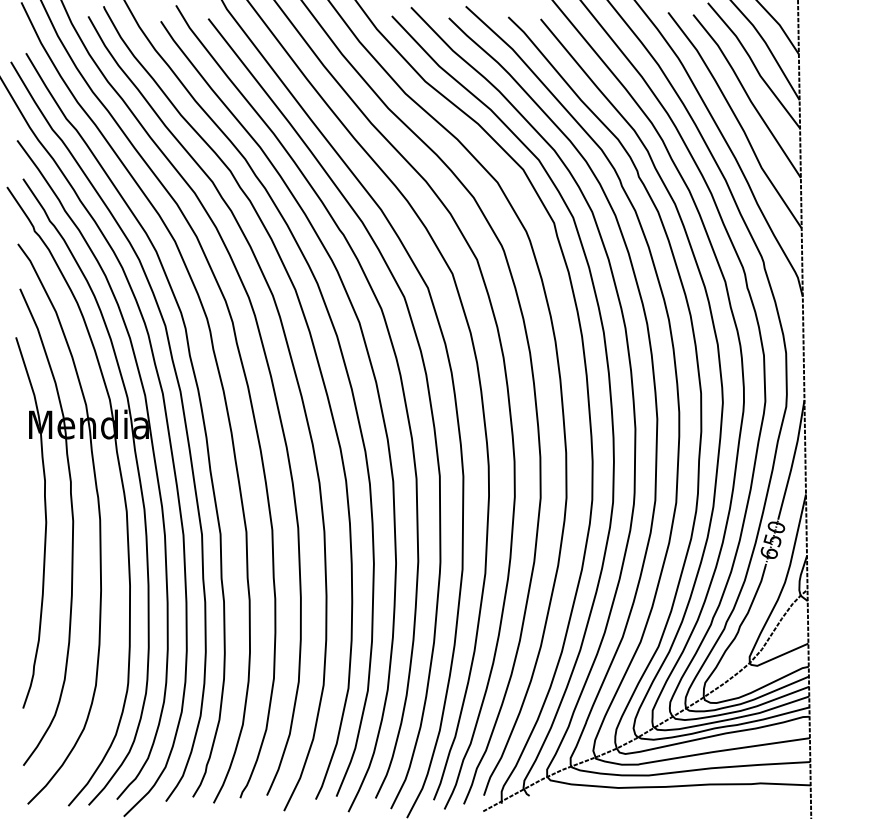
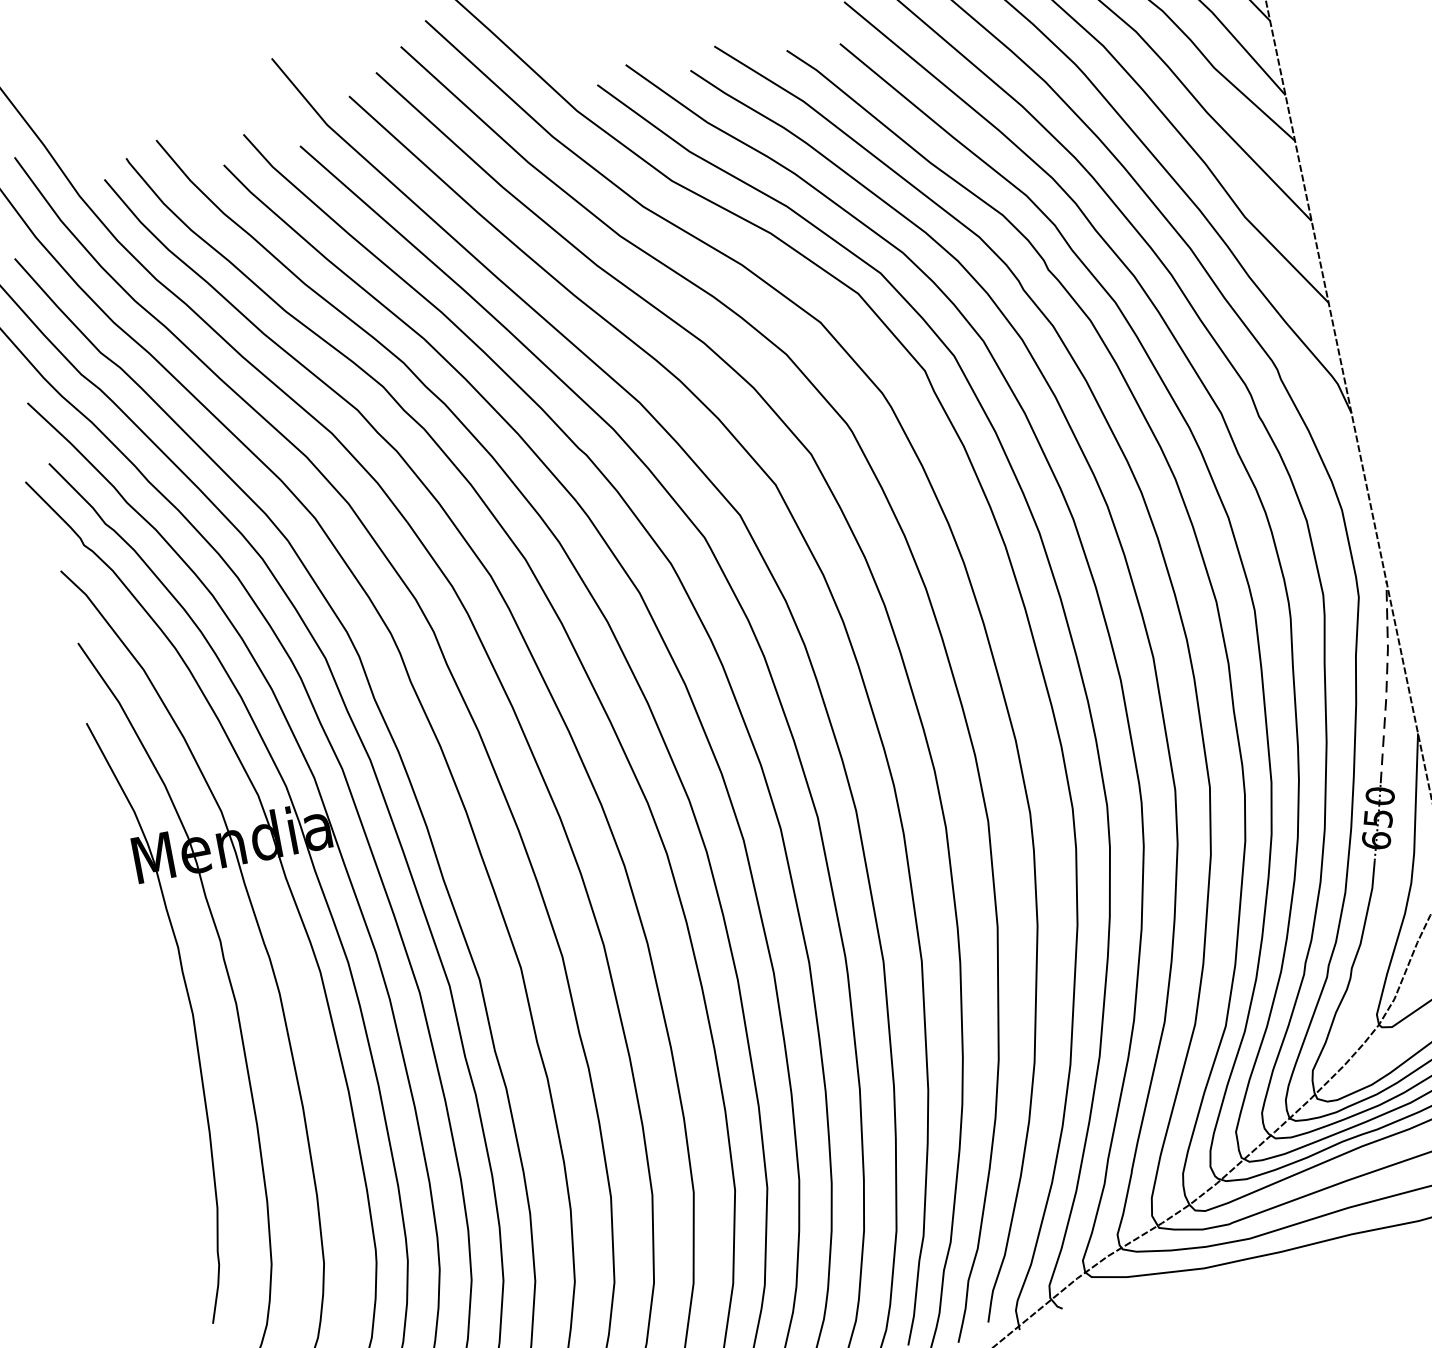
line: (793, 459) -> (1386, 680), solid -> dashed

